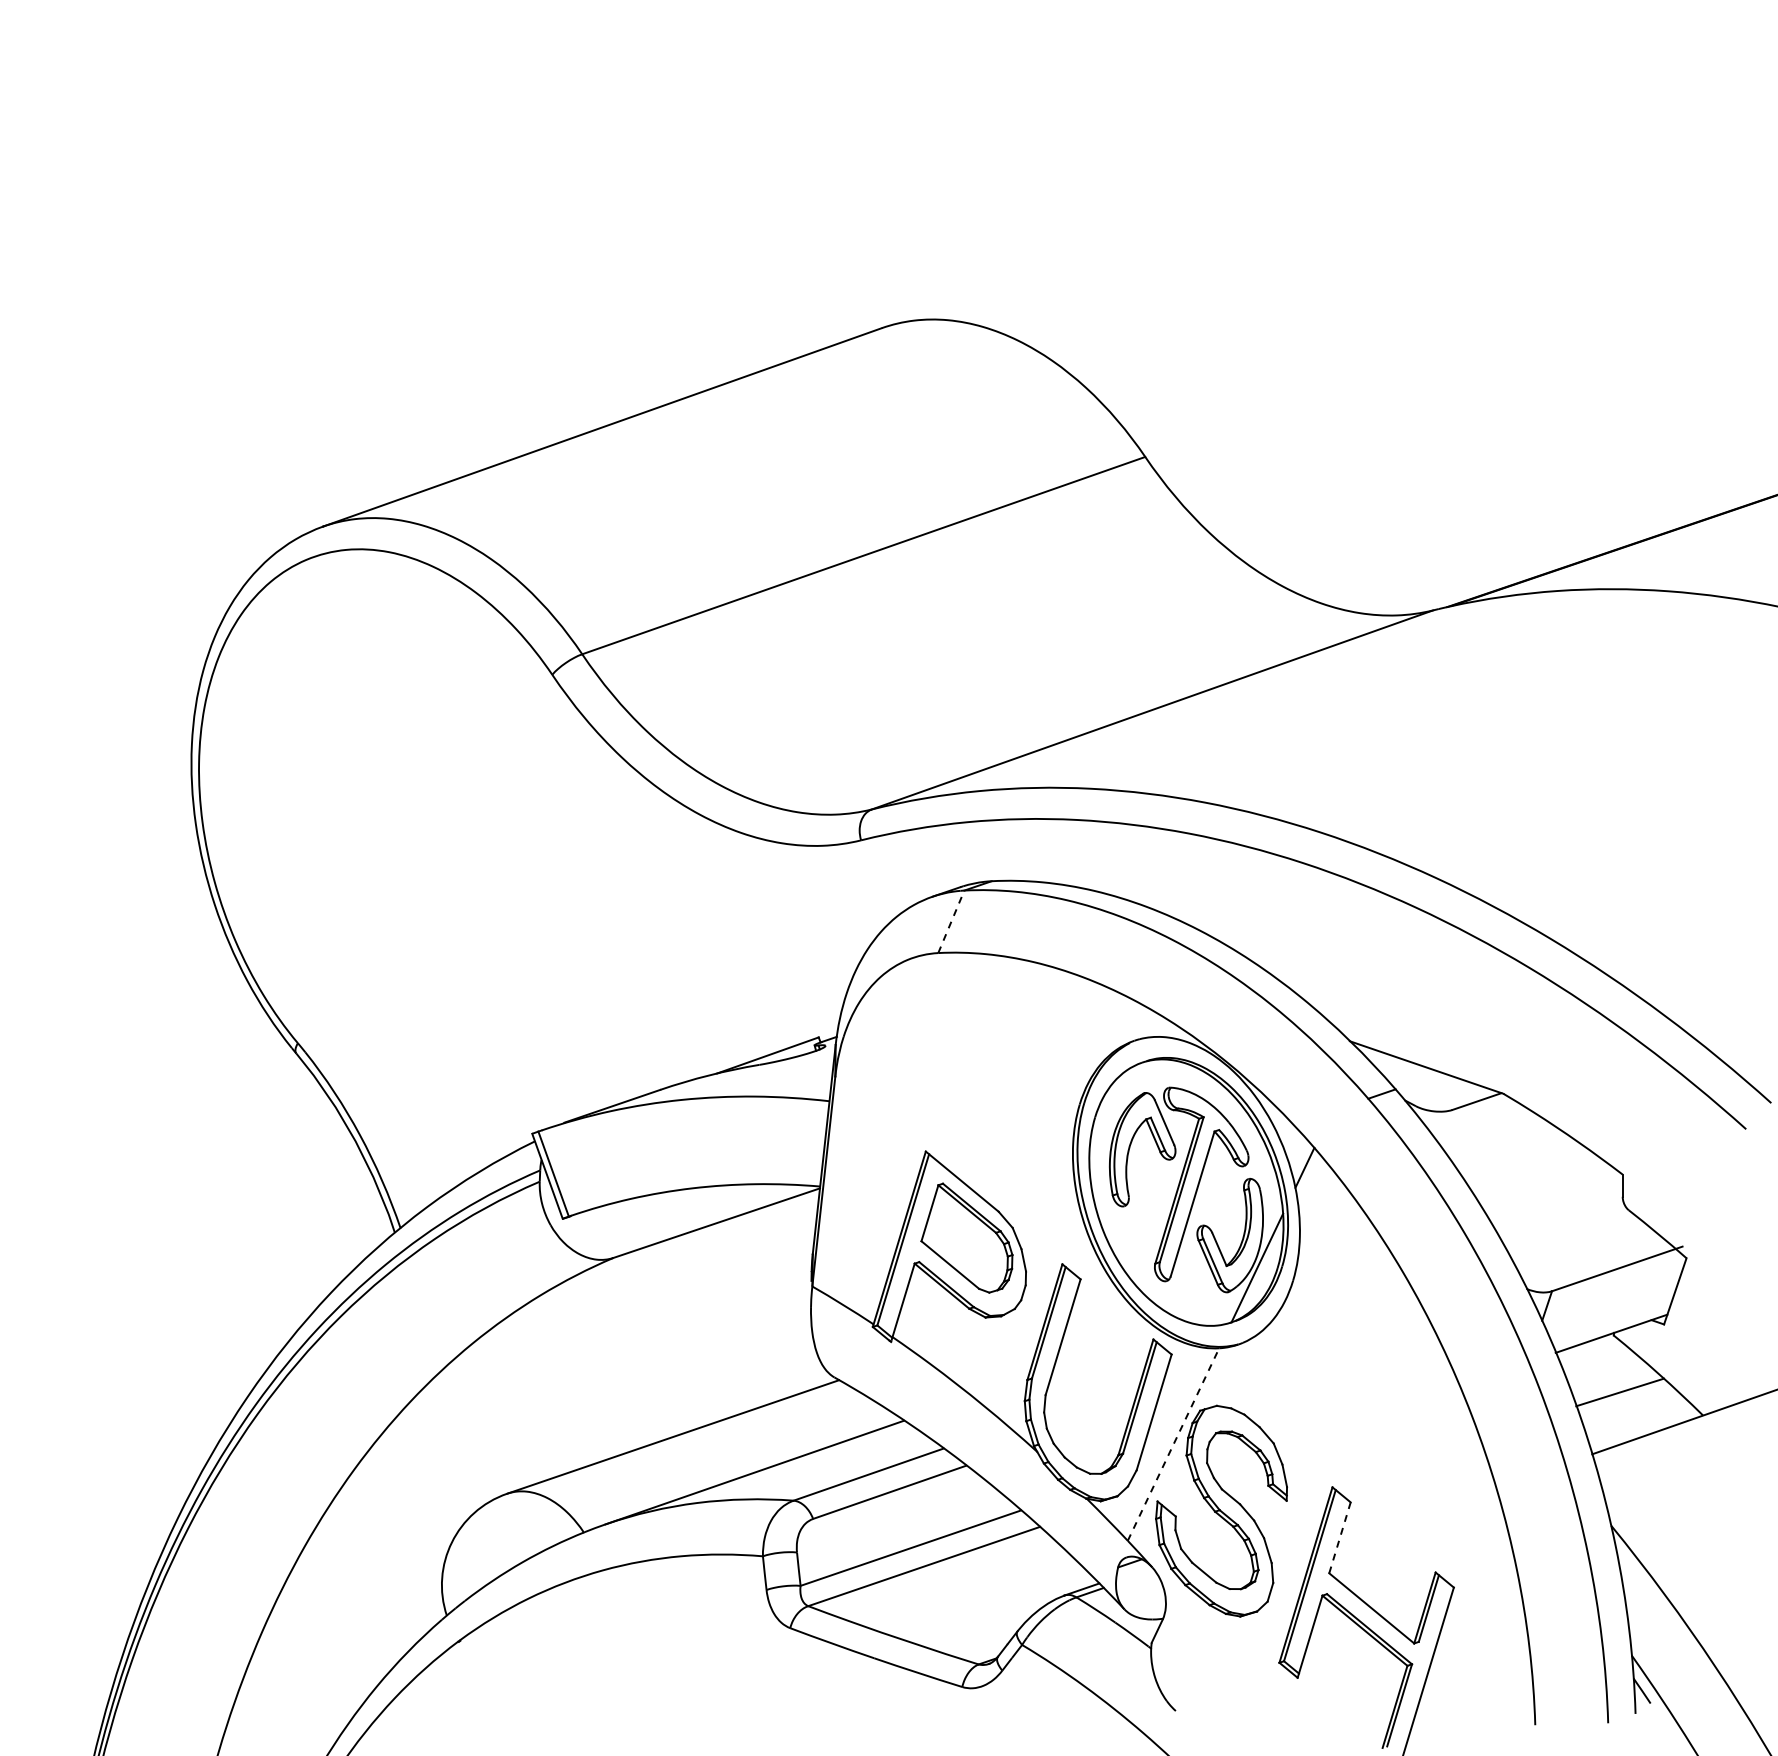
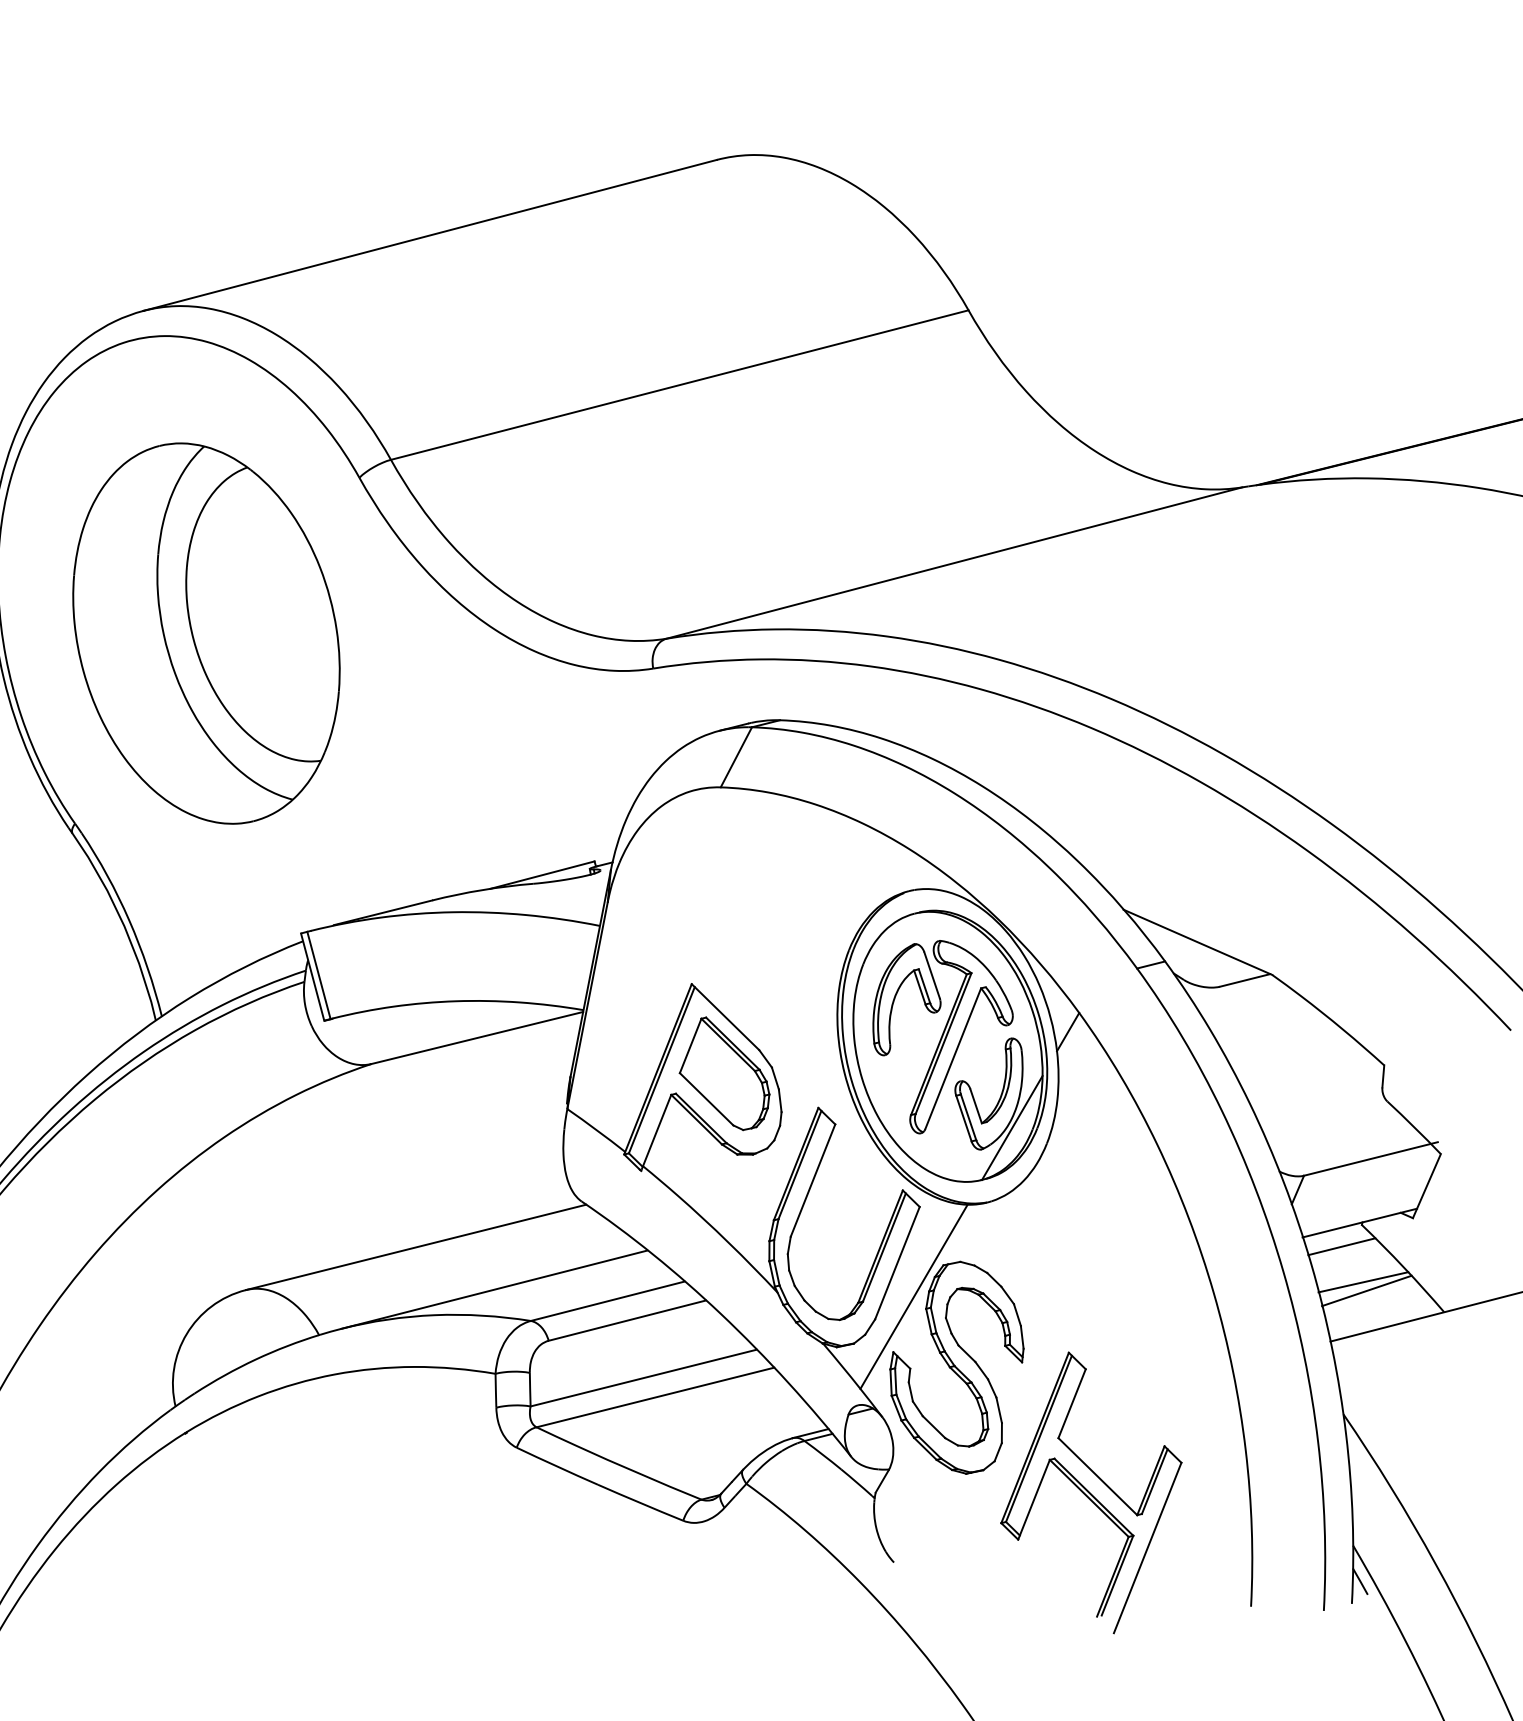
part: (412, 842) -> (206, 633), added
line: (951, 921) -> (736, 757), dashed -> solid
line: (1595, 1358) -> (1341, 1246), added
line: (1623, 1400) -> (1366, 1290), added
line: (1173, 1444) -> (914, 1296), dashed -> solid
line: (1340, 1537) -> (1072, 1403), dashed -> solid

